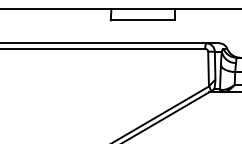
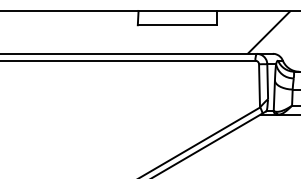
hatch: (215, 25) -> (268, 31), added

